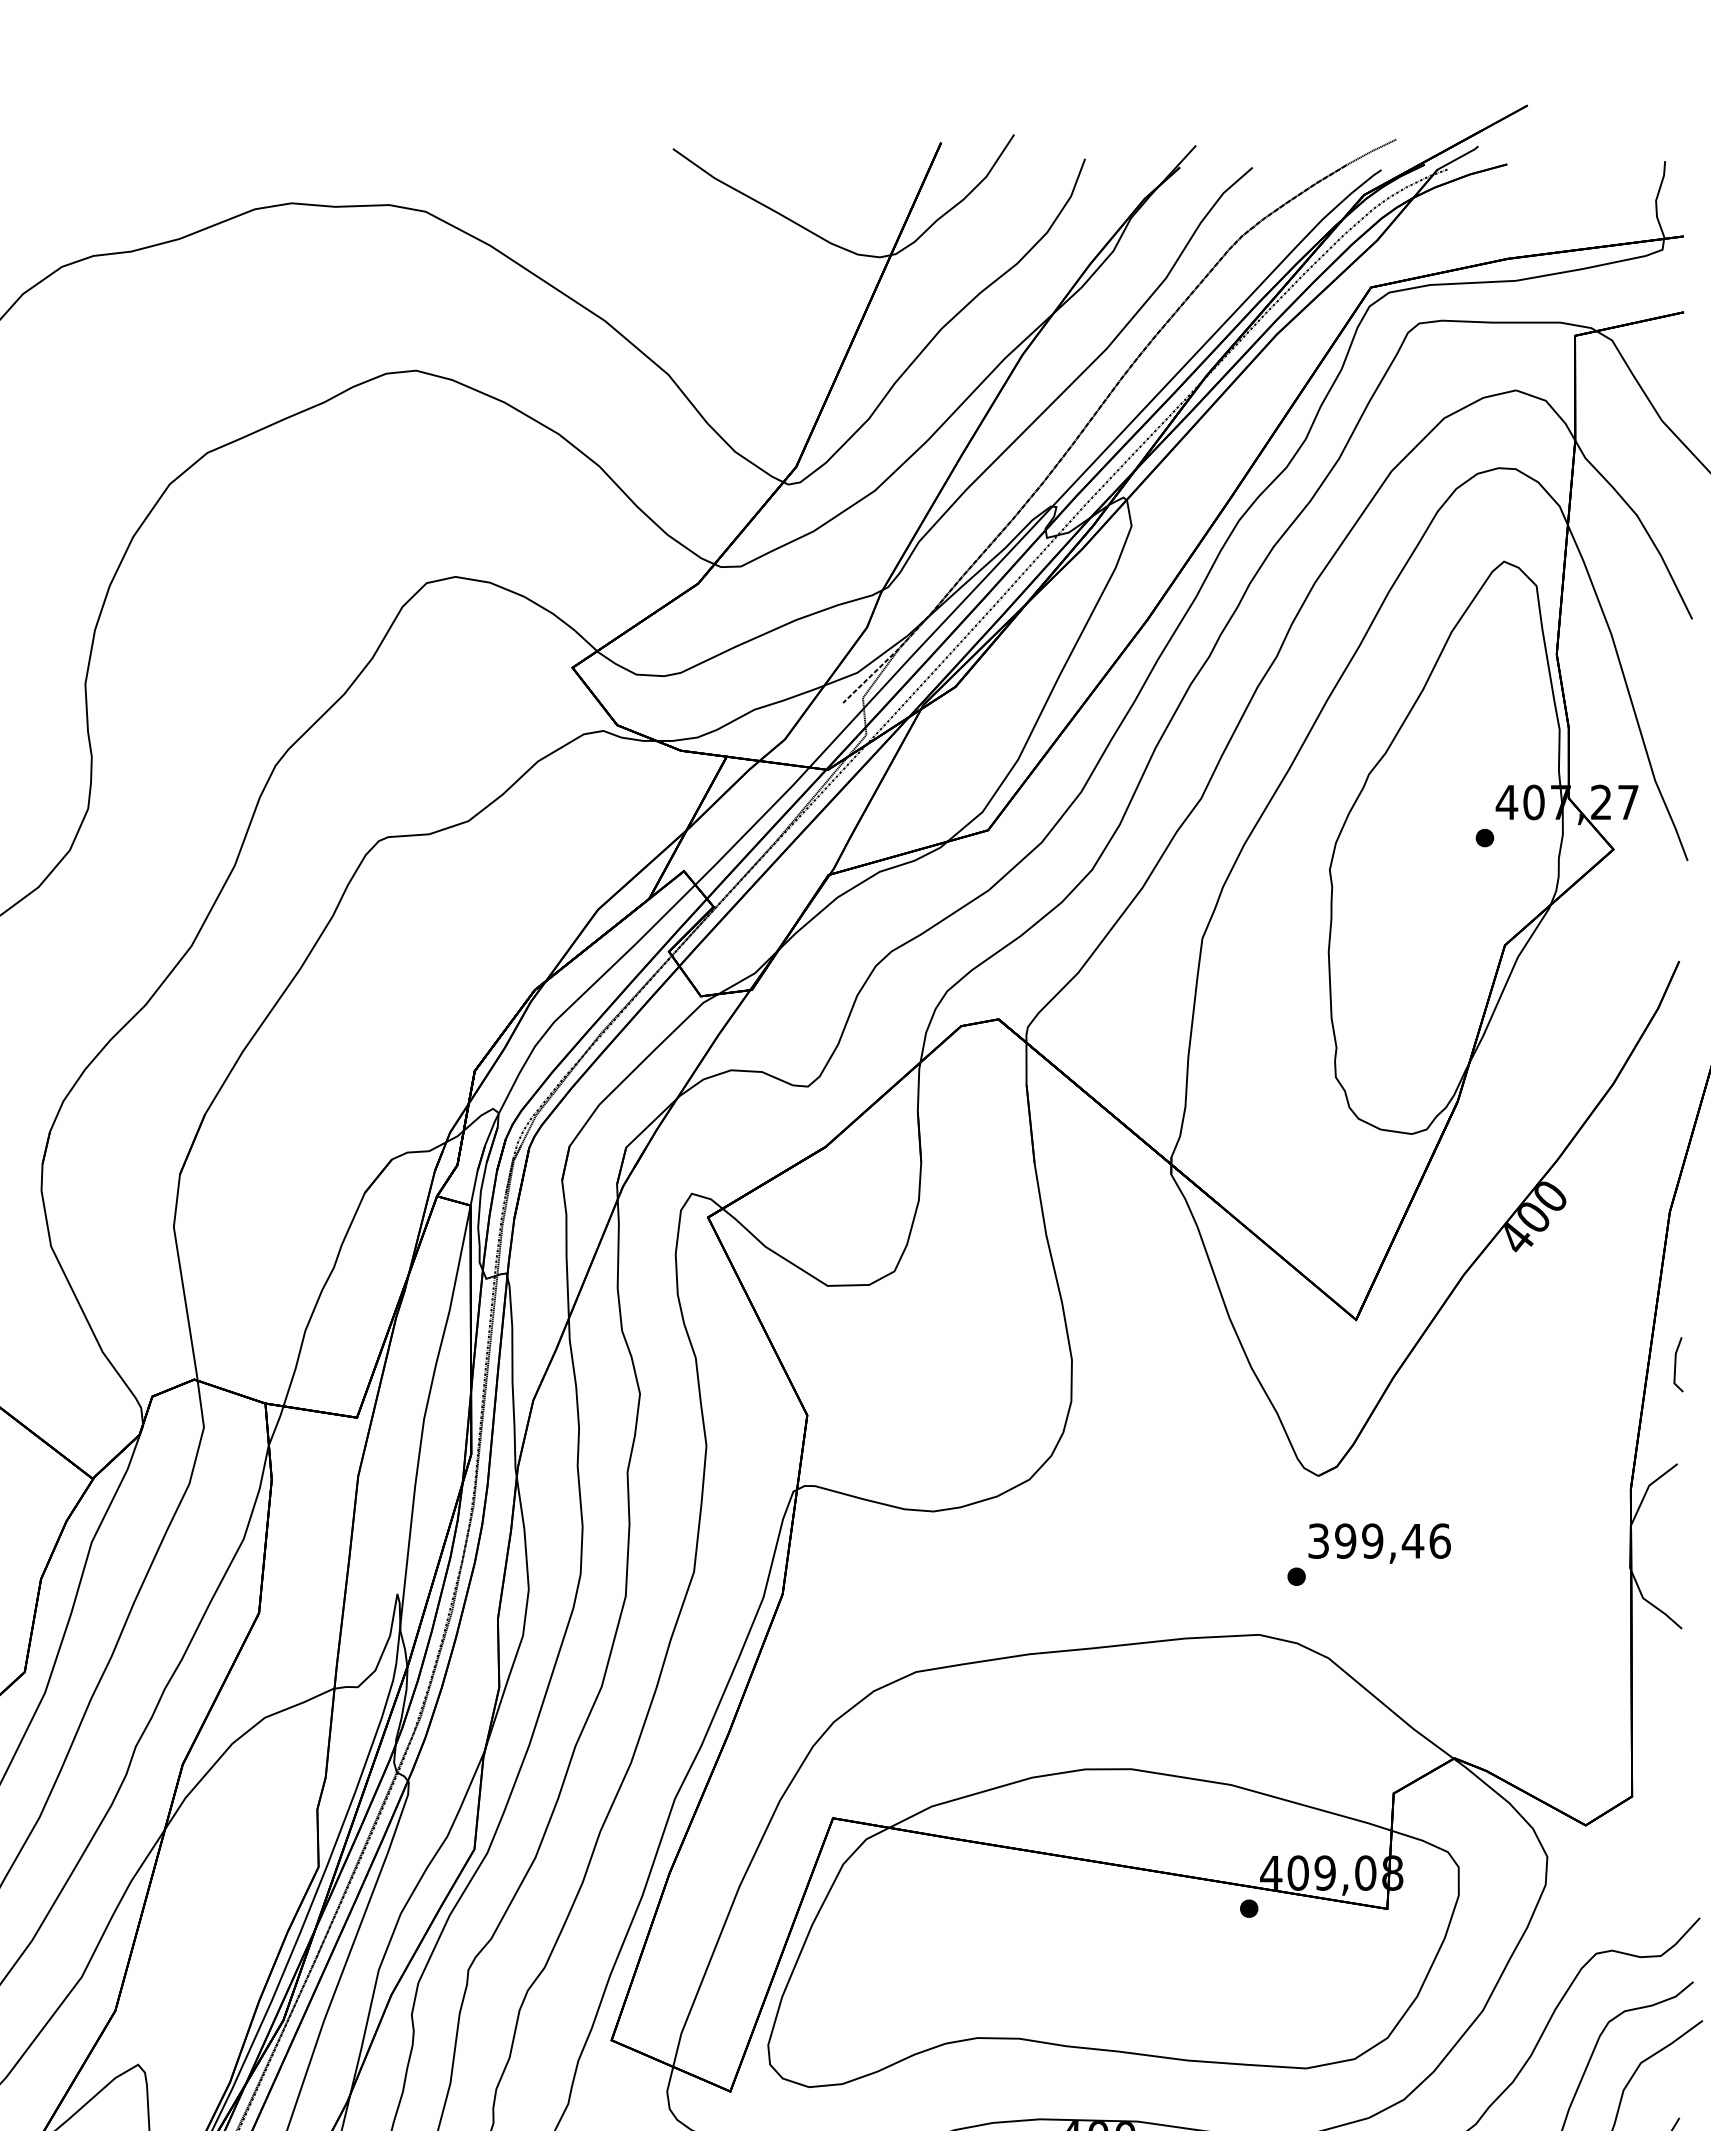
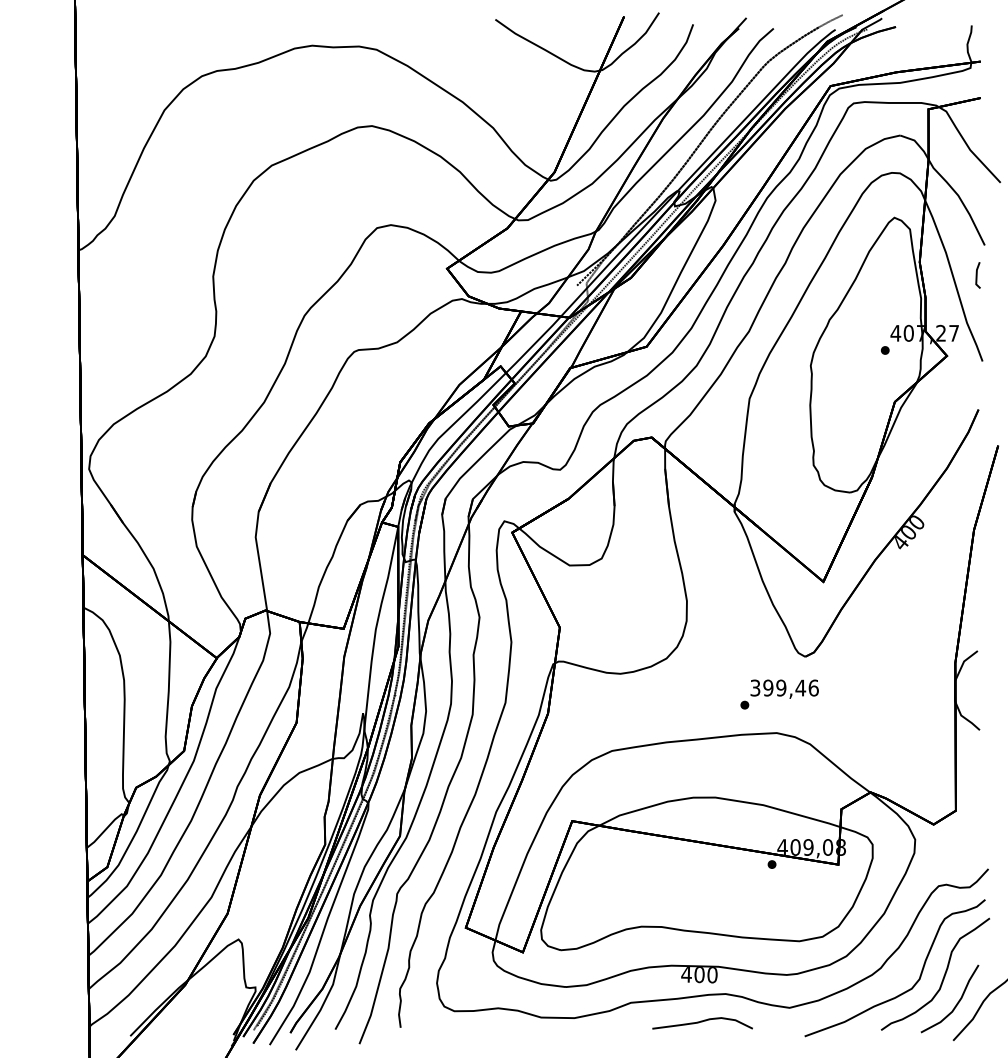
line: (1677, 1364) -> (977, 275), moved
text: (1368, 1554) -> (779, 694), moved

